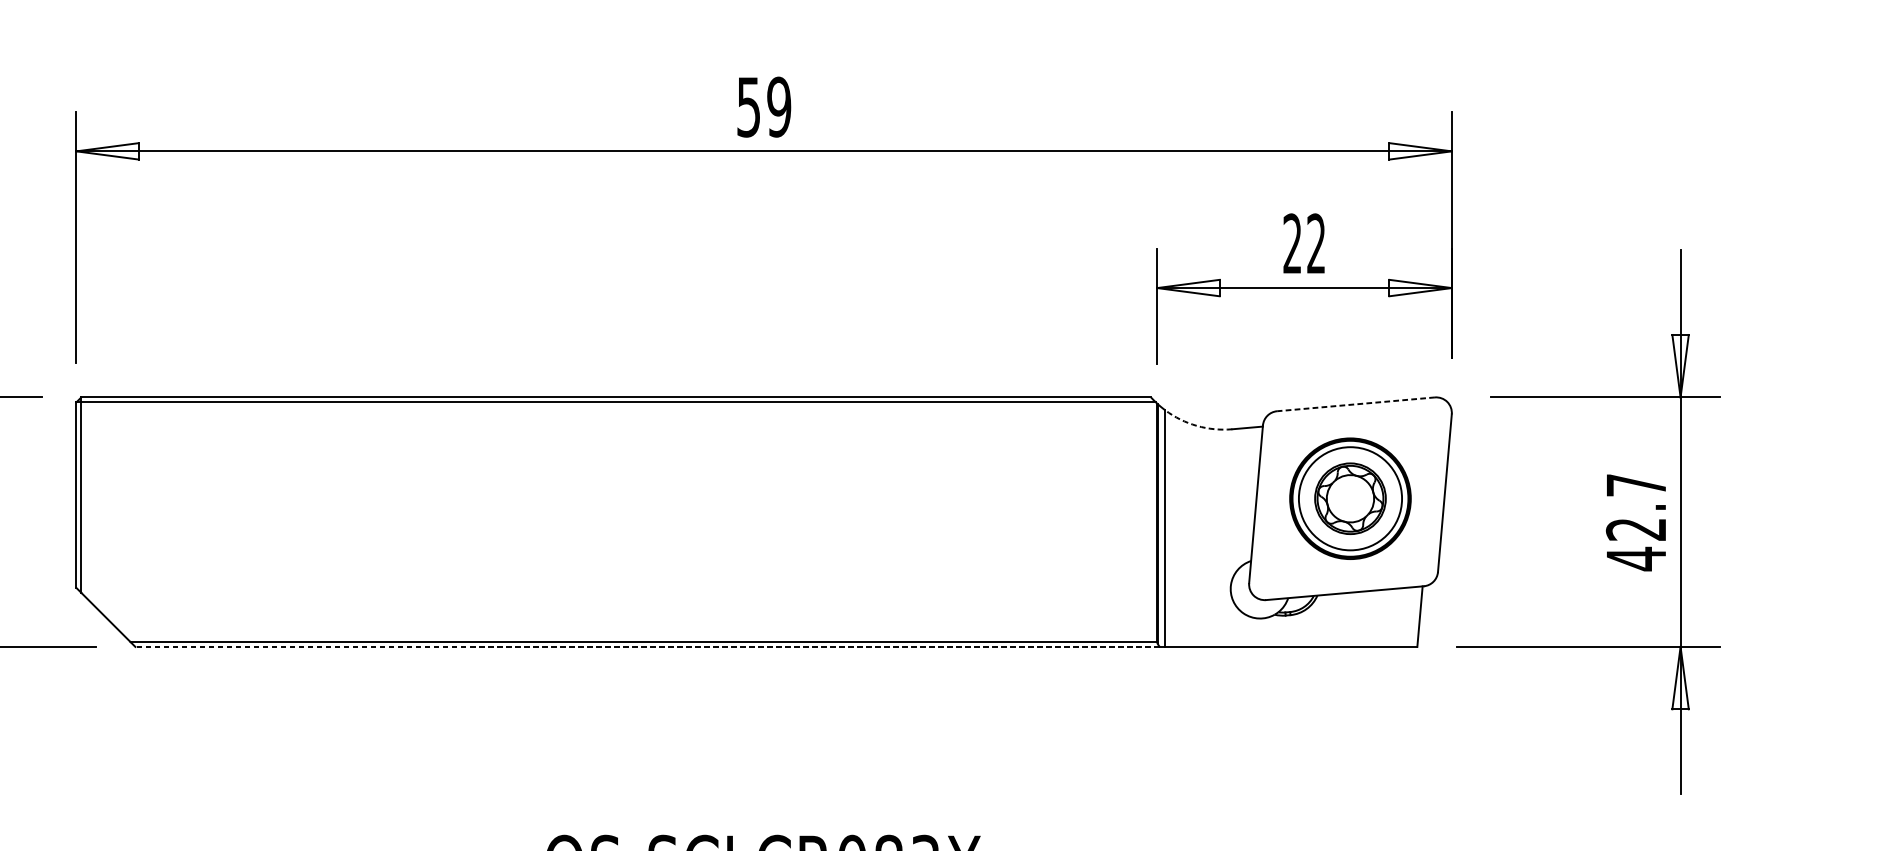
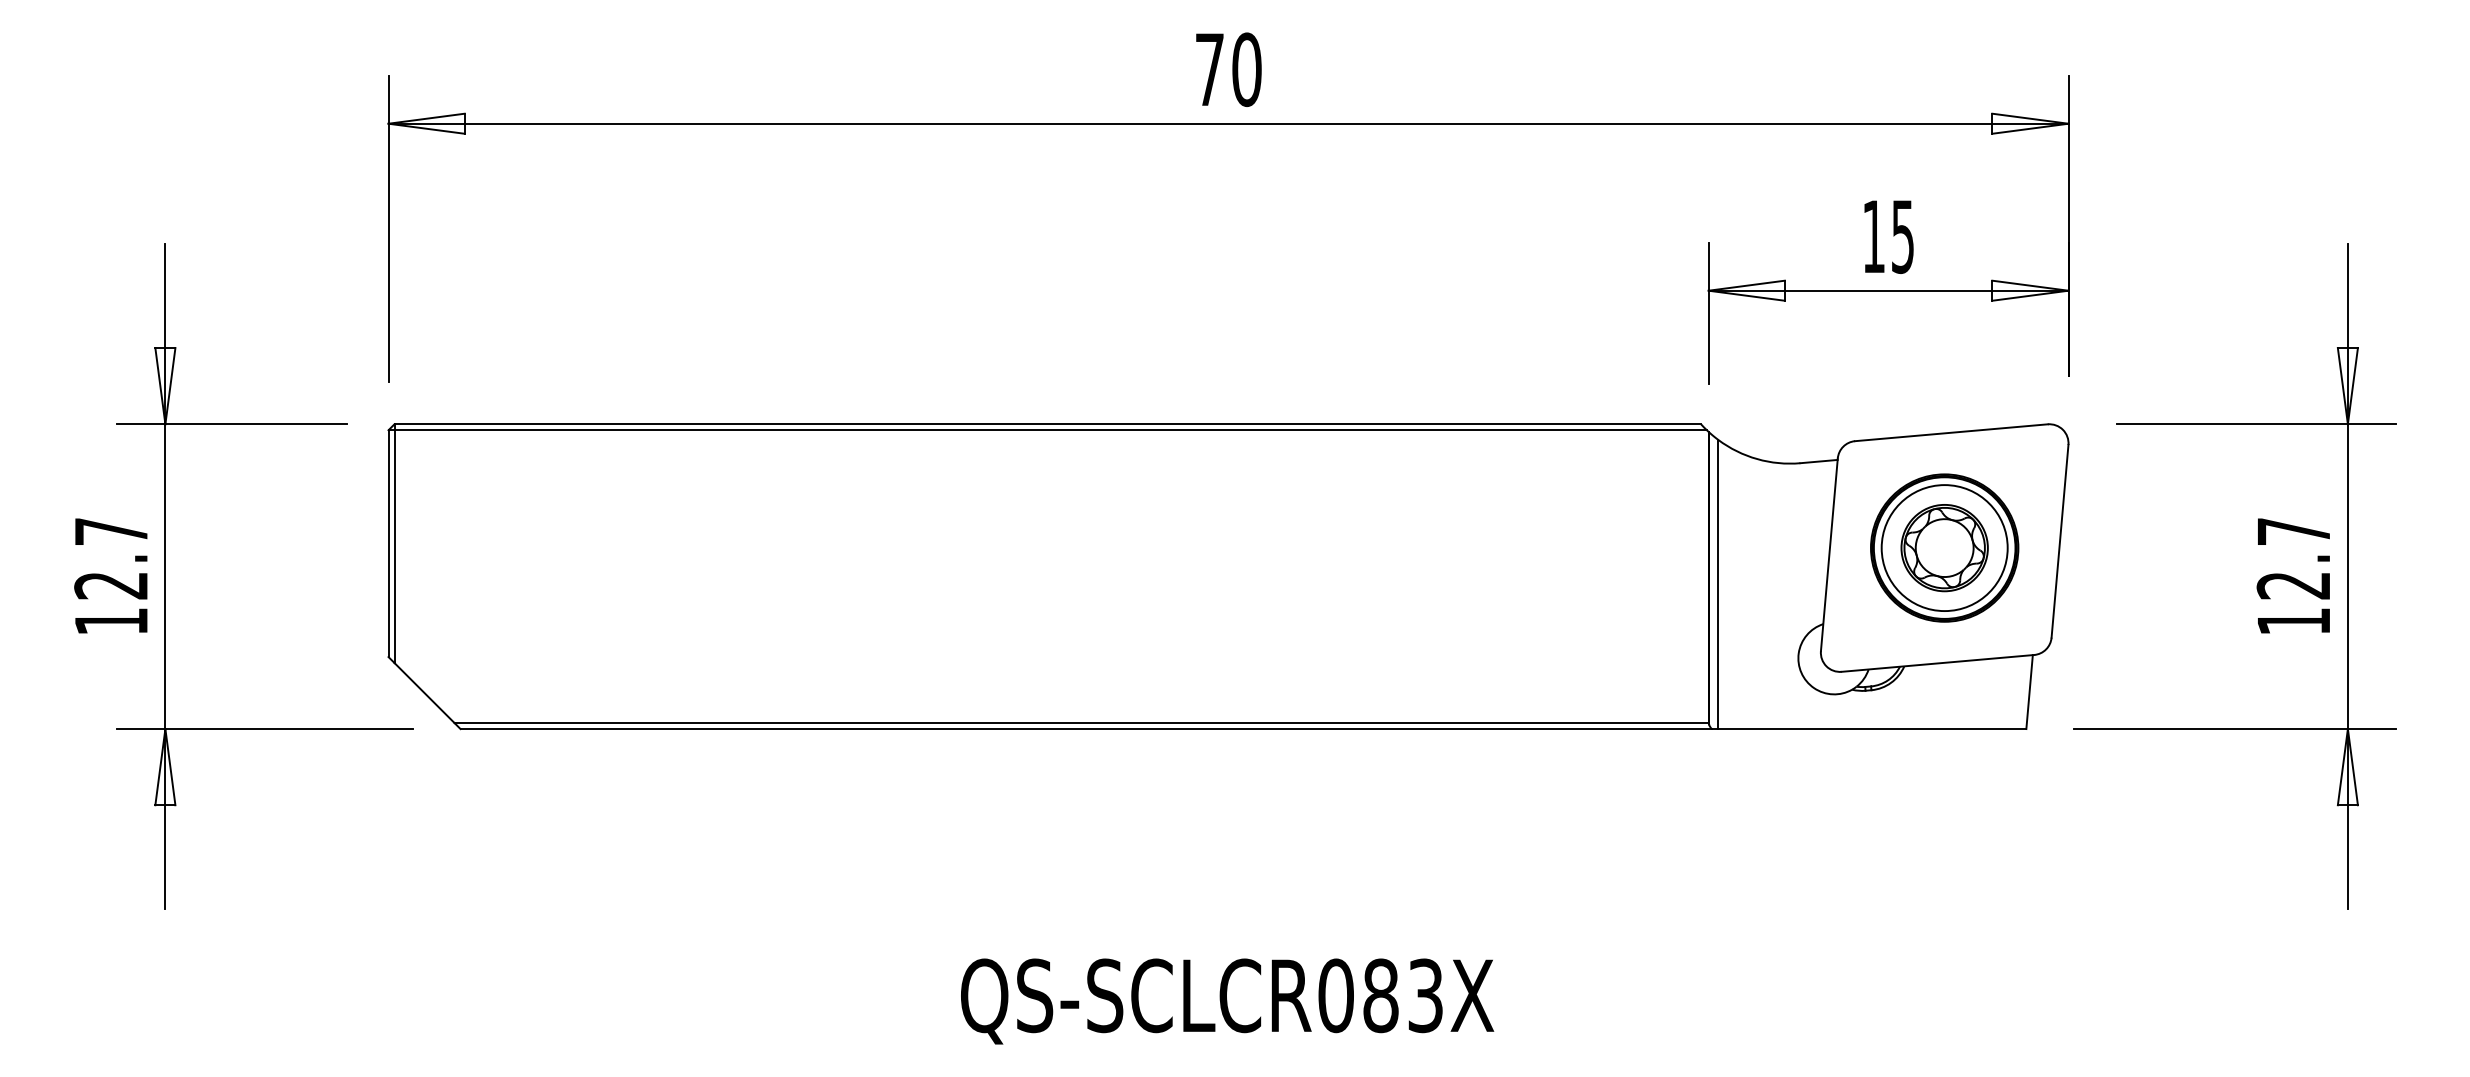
text: (764, 106) -> (1228, 69), 59 -> 70
text: (1303, 243) -> (1887, 236), 22 -> 15
line: (1356, 404) -> (1951, 432), dashed -> solid
arc: (1197, 426) -> (1757, 459), dashed -> solid
text: (1636, 558) -> (2293, 621), 42.7 -> 12.7
line: (647, 647) -> (1086, 729), dashed -> solid

